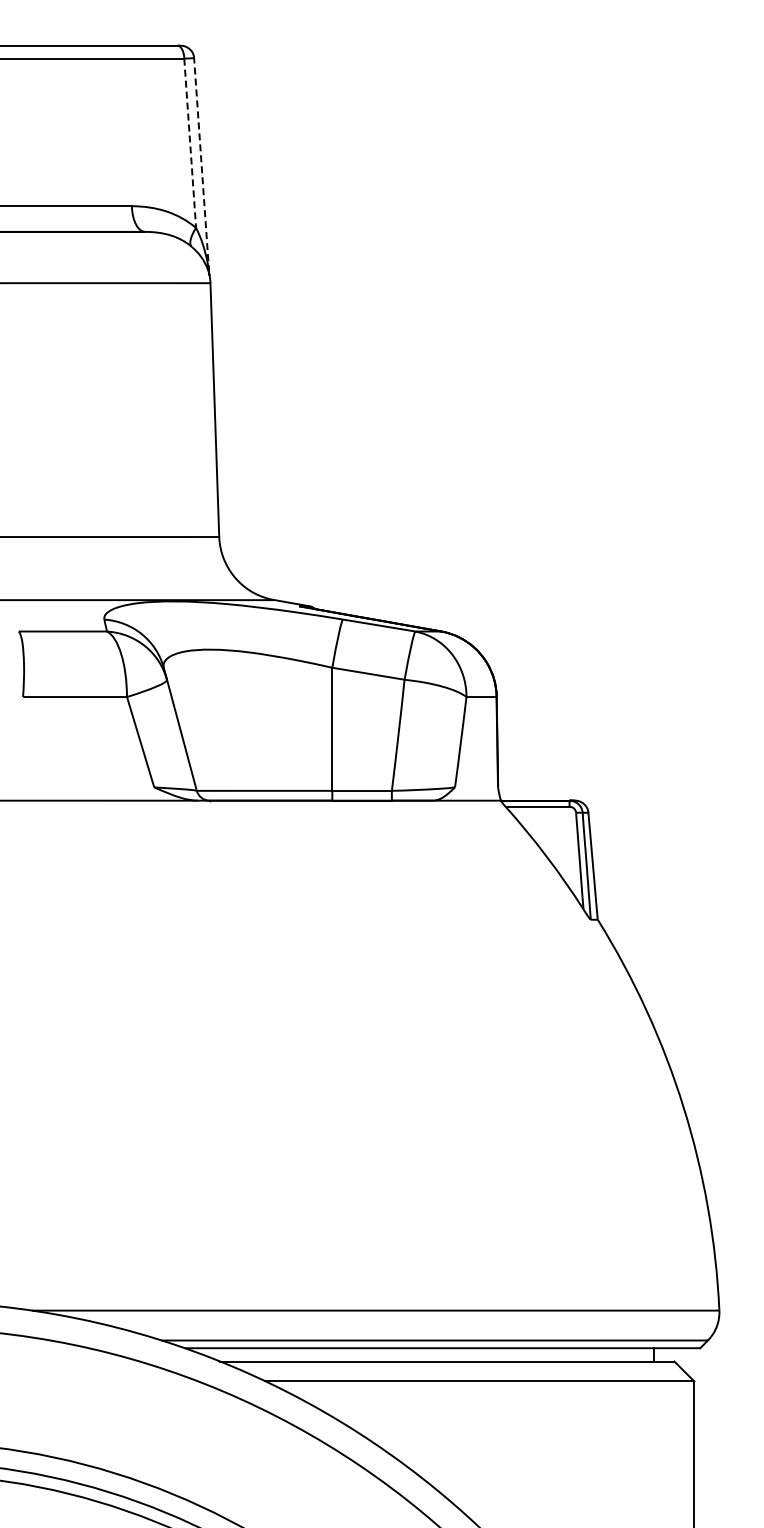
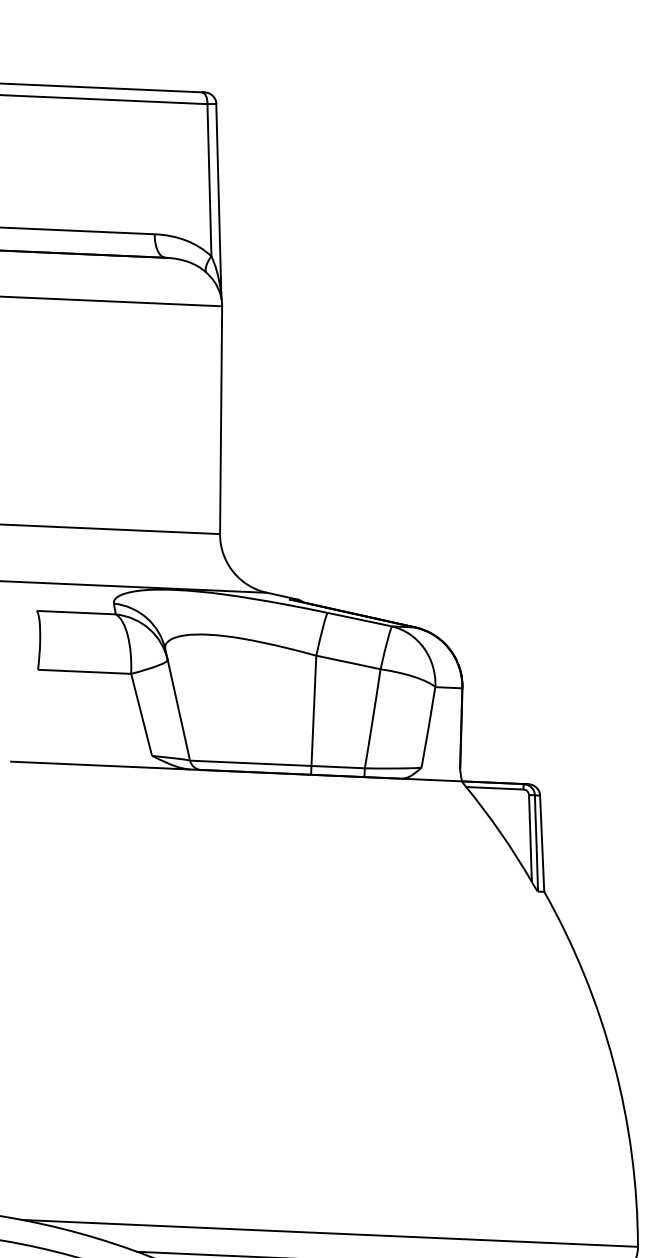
line: (190, 143) -> (209, 180), dashed -> solid
line: (201, 164) -> (218, 199), dashed -> solid

